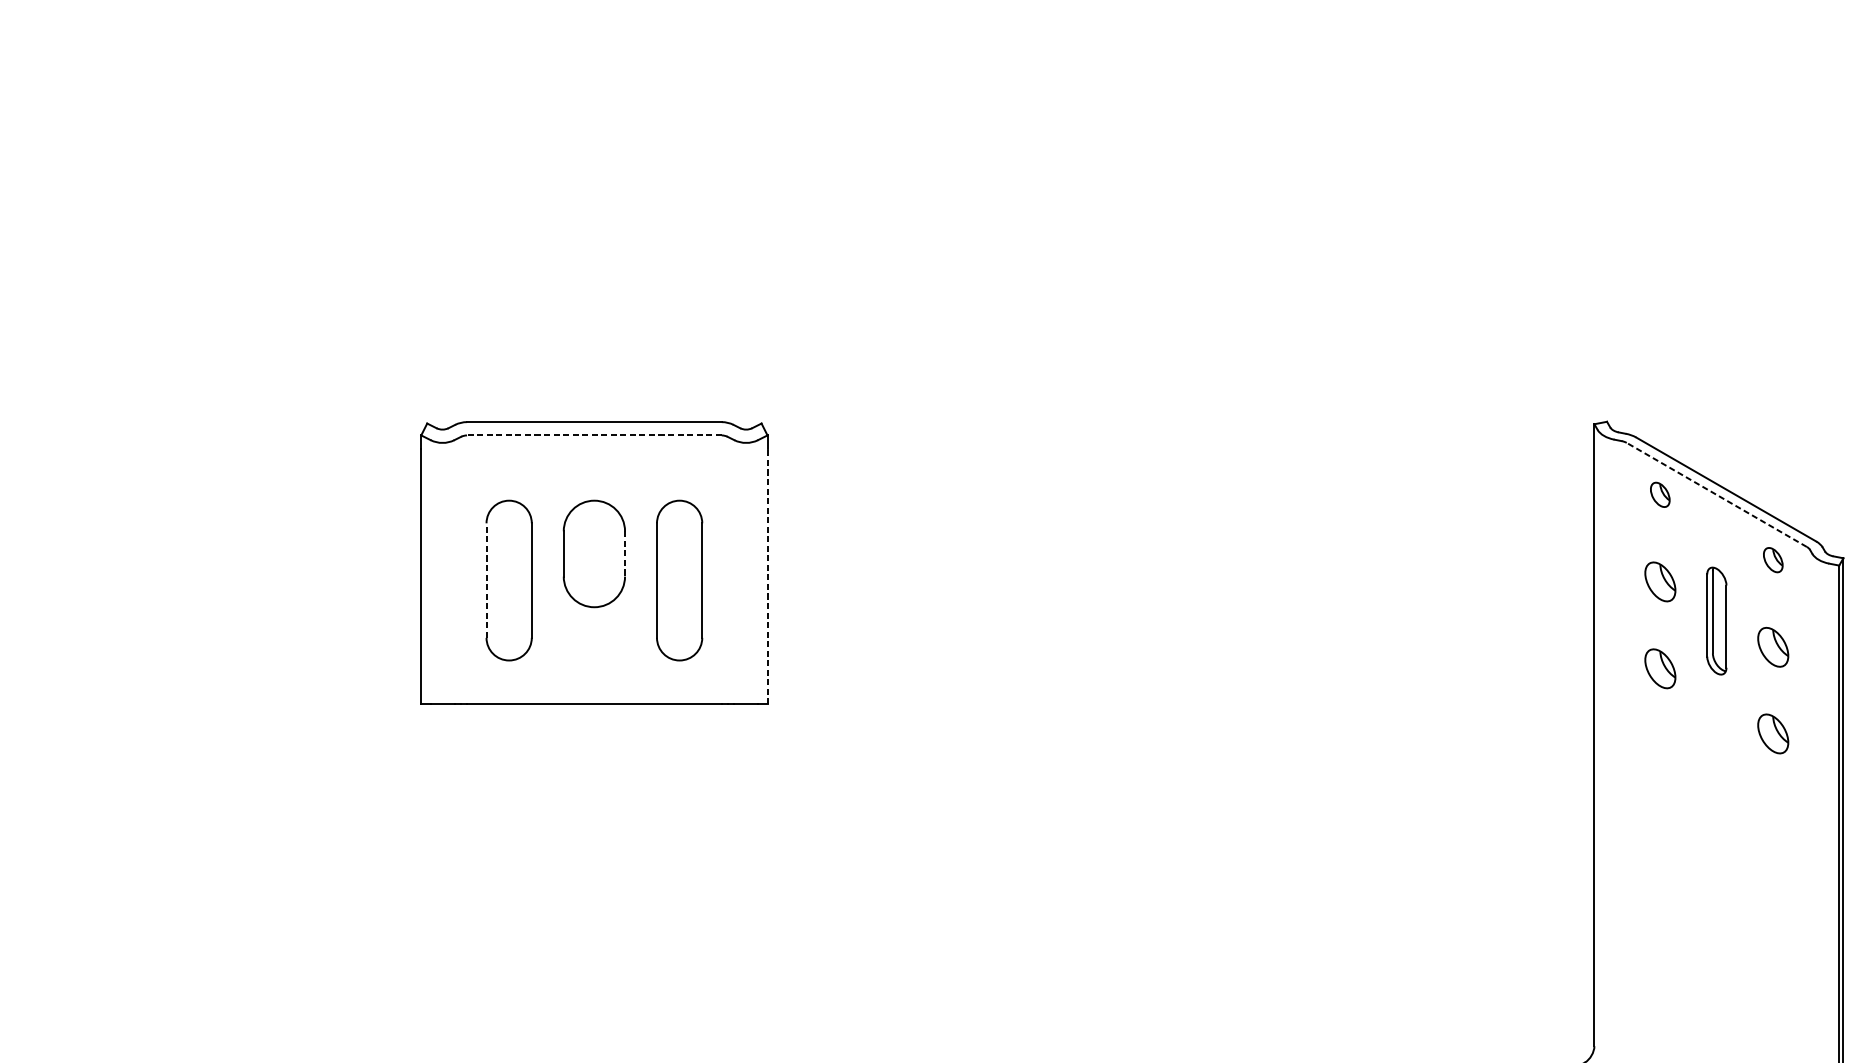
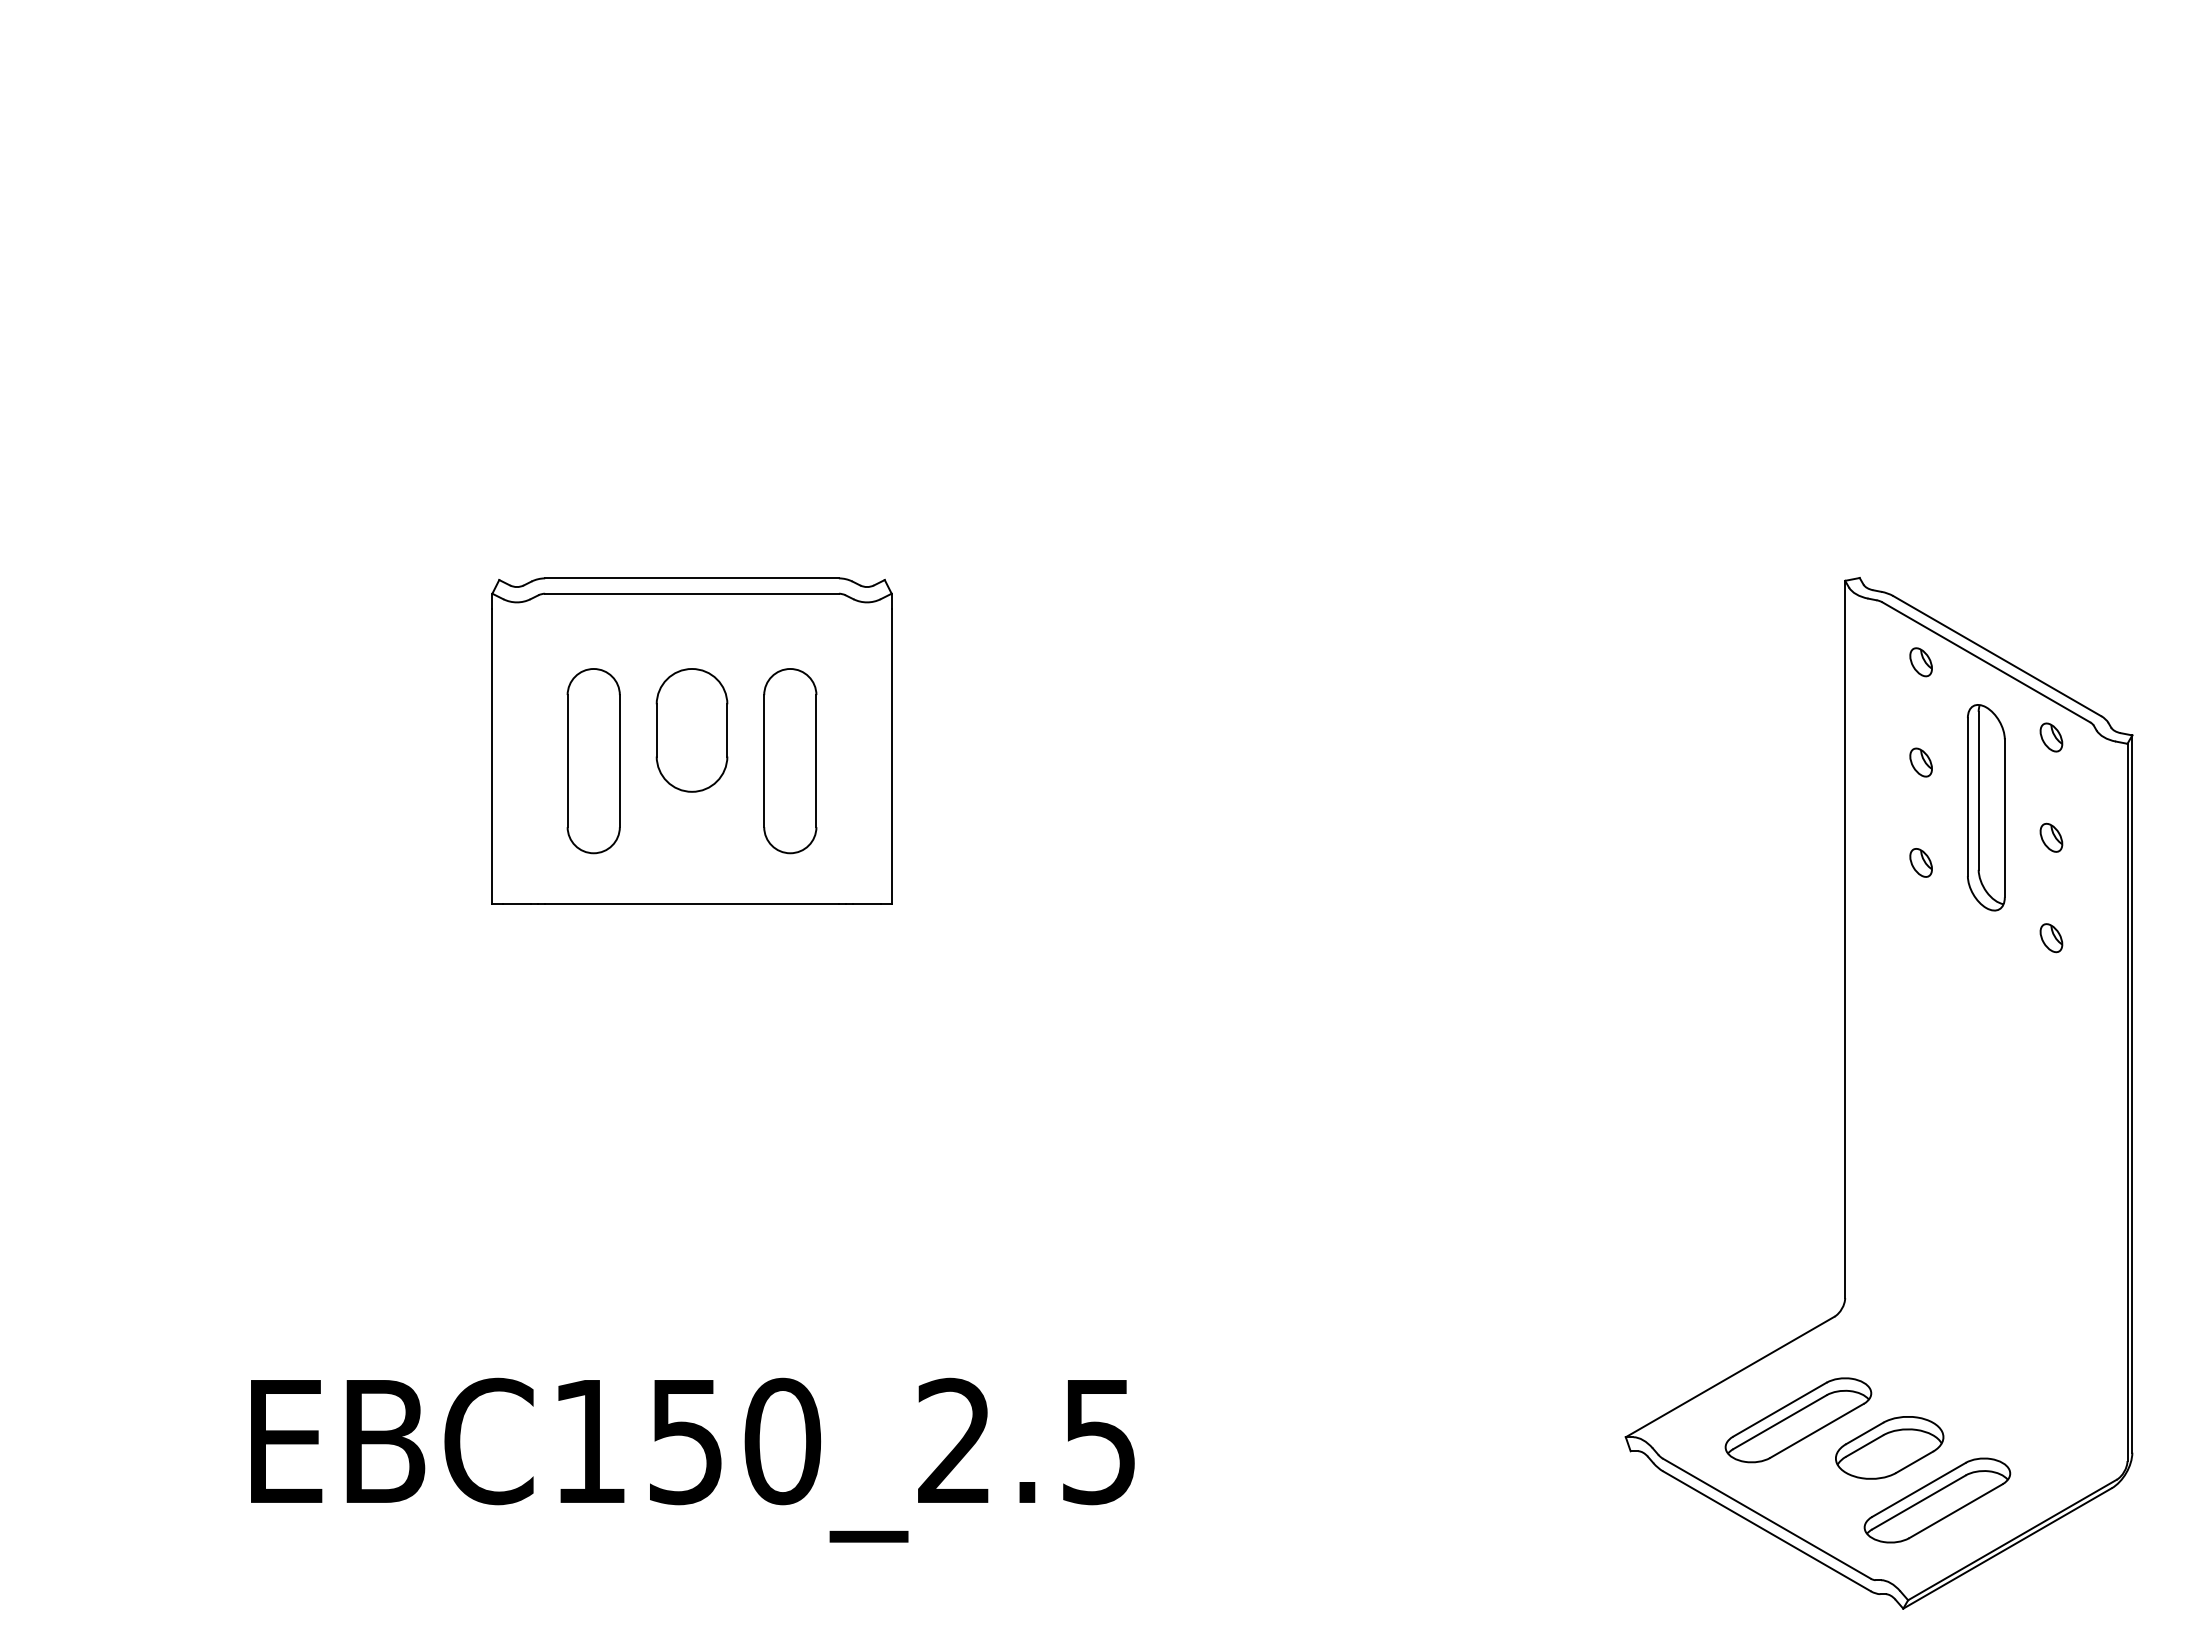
line: (594, 435) -> (692, 593), dashed -> solid
line: (1716, 495) -> (1986, 662), dashed -> solid
line: (625, 554) -> (727, 730), dashed -> solid
line: (767, 576) -> (891, 756), dashed -> solid
line: (486, 580) -> (567, 760), dashed -> solid
part: (1659, 581) -> (1920, 762), size x0.62
part: (1716, 620) -> (1986, 807), size x1.67
part: (1773, 646) -> (2051, 837), size x0.62
part: (1659, 668) -> (1920, 862), size x0.62
part: (1773, 734) -> (2051, 938), size x0.62

